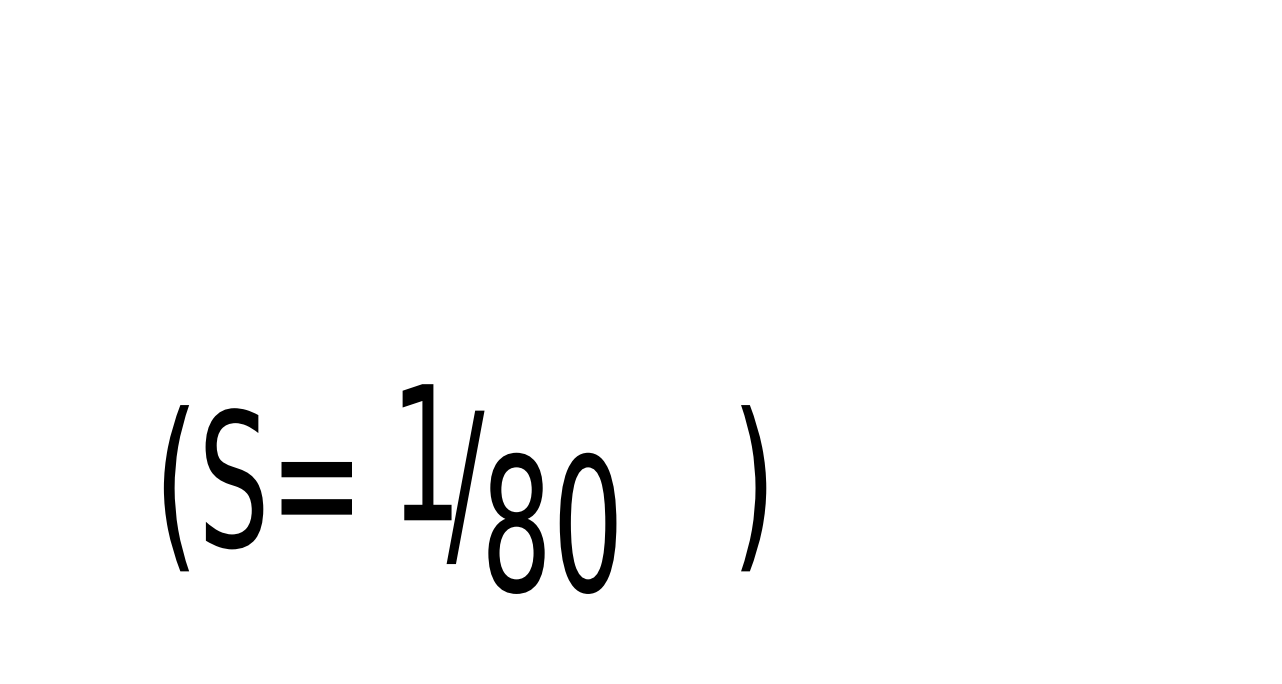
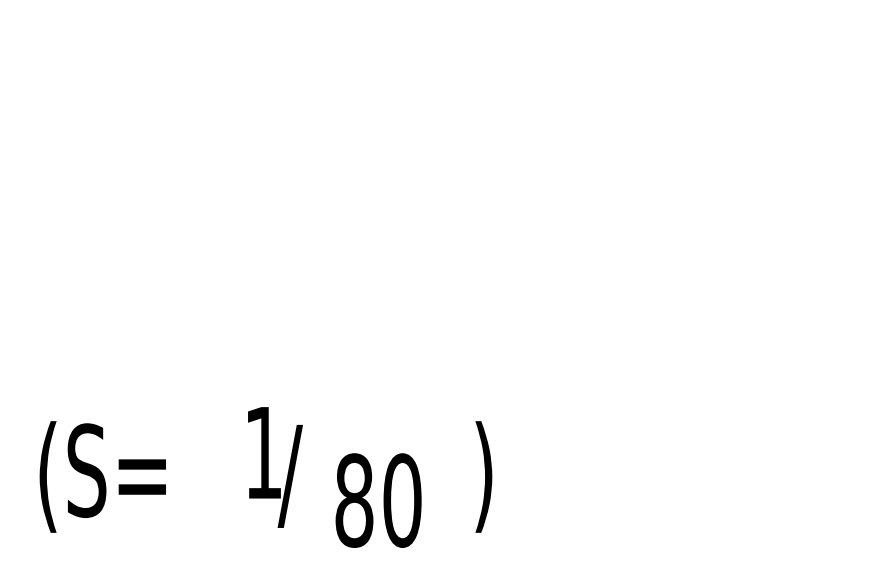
text: (257, 487) -> (102, 476), moved
text: (552, 523) -> (378, 500), moved

